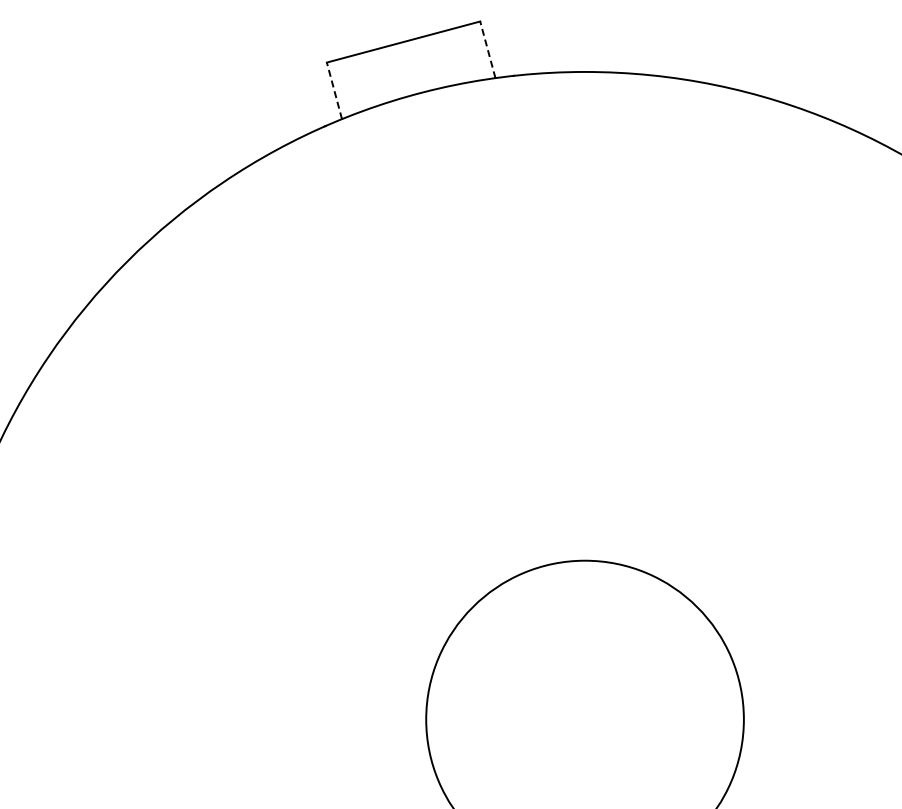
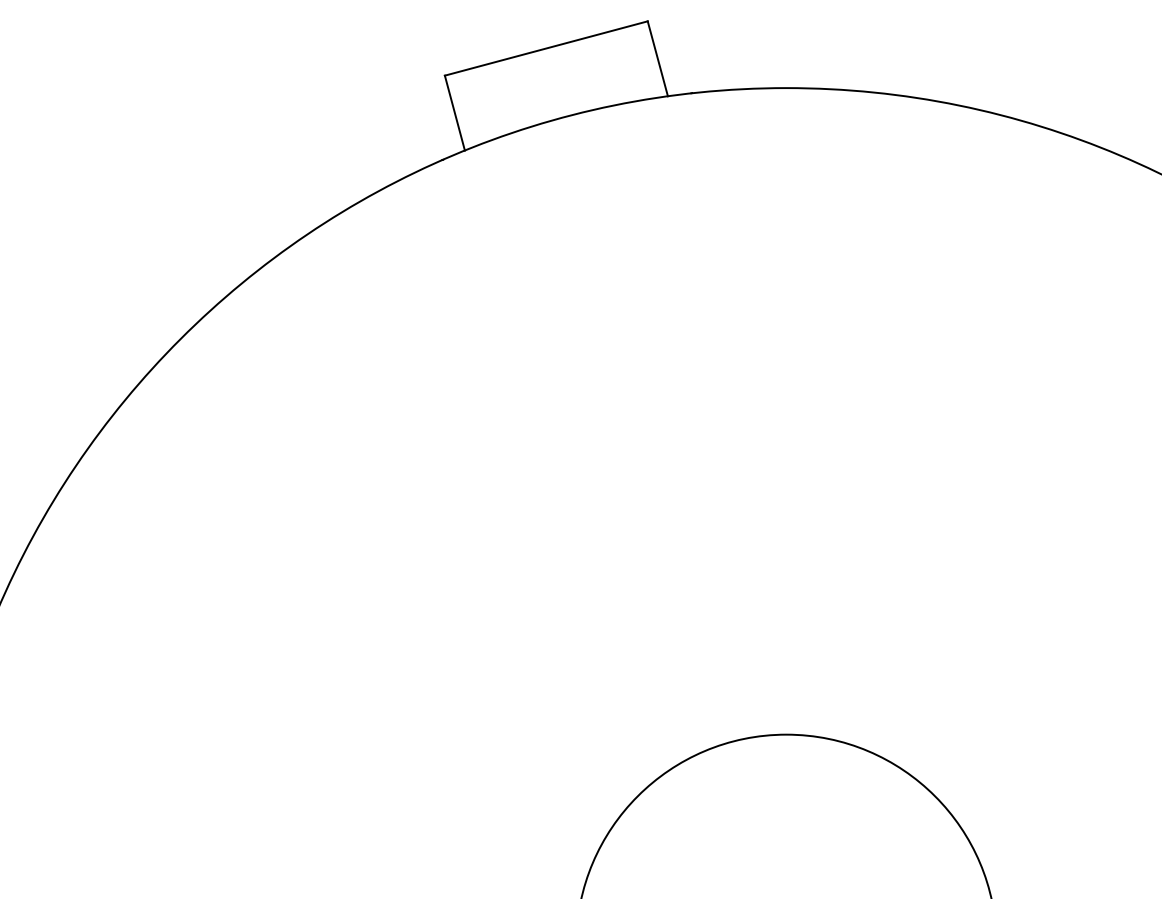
line: (487, 49) -> (657, 58), dashed -> solid
line: (334, 90) -> (454, 112), dashed -> solid

